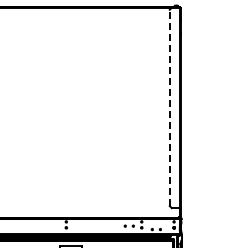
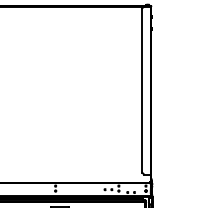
line: (169, 107) -> (142, 90), dashed -> solid

